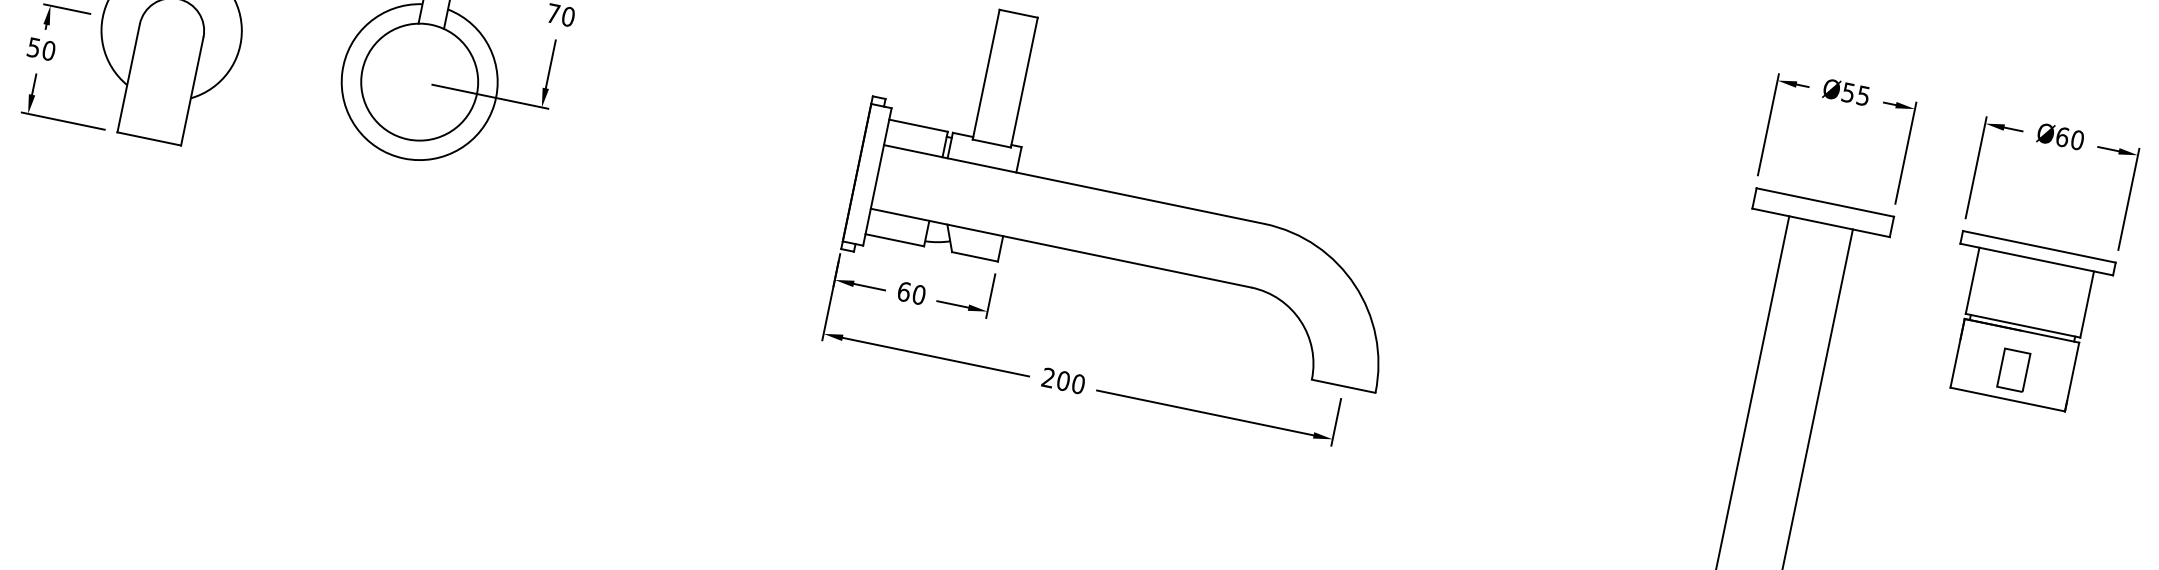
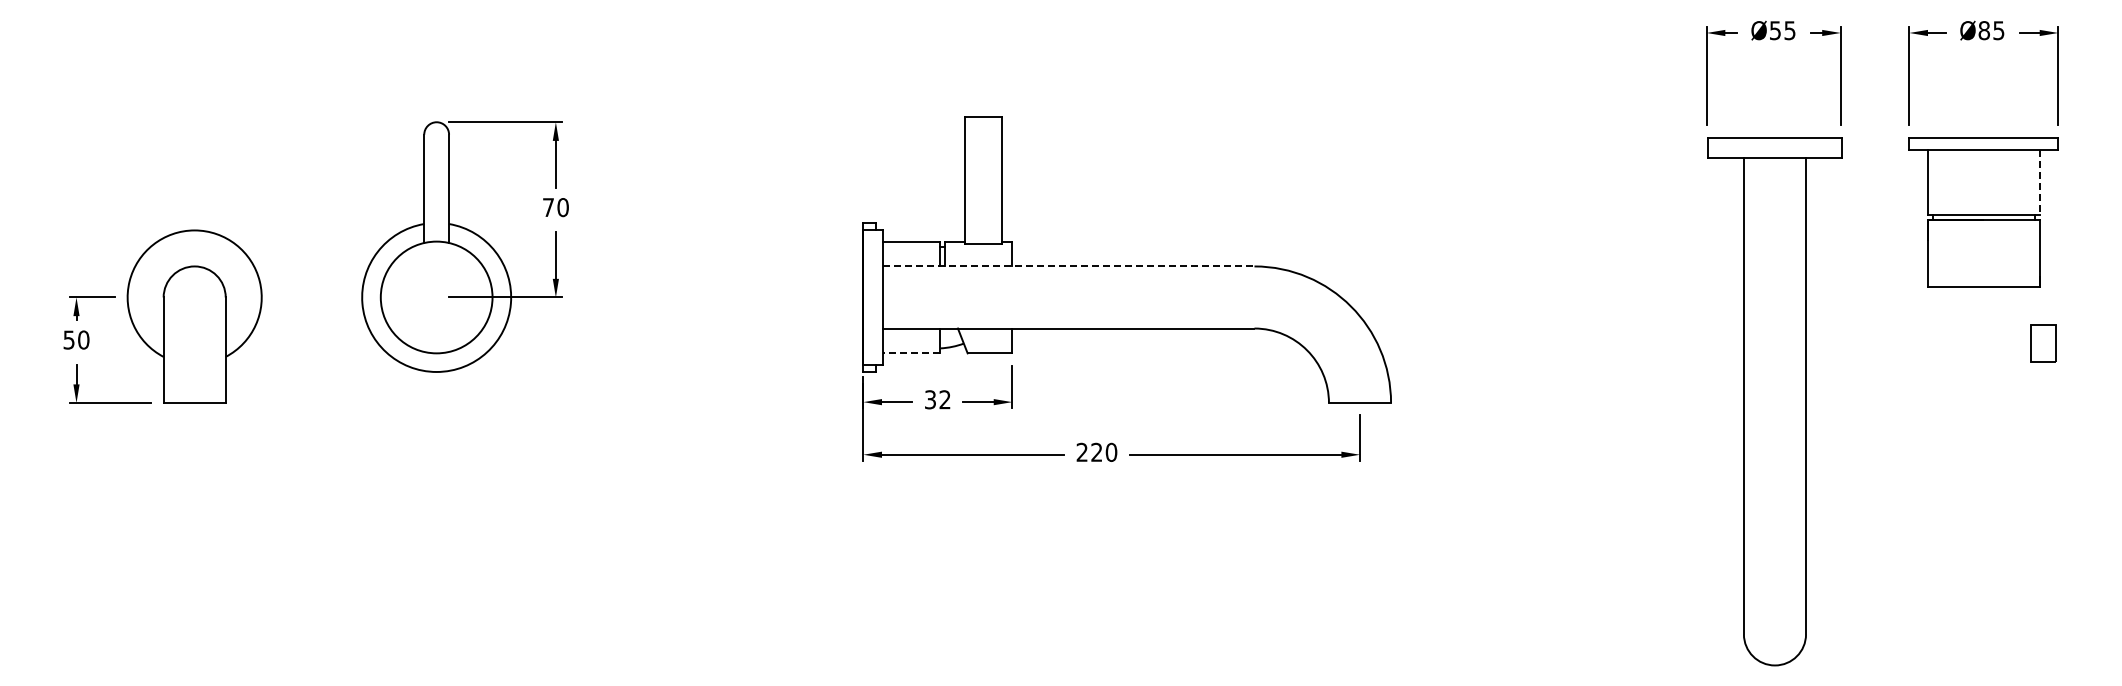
text: (2069, 138) -> (1991, 30), Ø60 -> Ø85
line: (1073, 184) -> (1068, 266), solid -> dashed
line: (894, 240) -> (911, 353), solid -> dashed
text: (911, 293) -> (937, 399), 60 -> 32
line: (2086, 304) -> (2039, 182), solid -> dashed
part: (2013, 370) -> (2043, 343), moved
text: (1063, 380) -> (1096, 451), 200 -> 220

